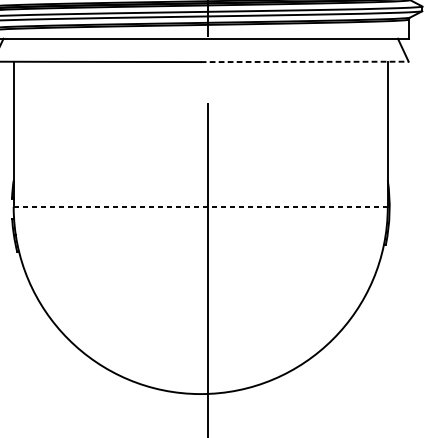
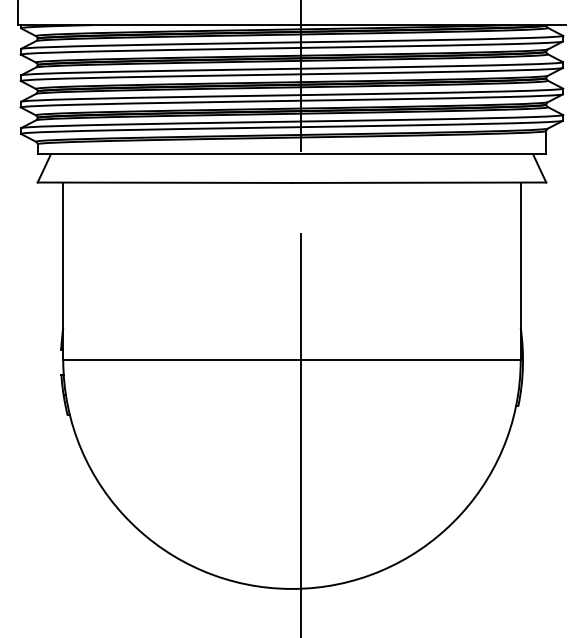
line: (305, 61) -> (419, 182), dashed -> solid
line: (200, 207) -> (291, 360), dashed -> solid

